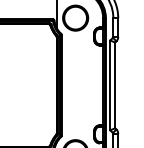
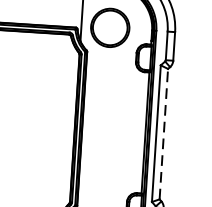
line: (115, 85) -> (164, 134), solid -> dashed

